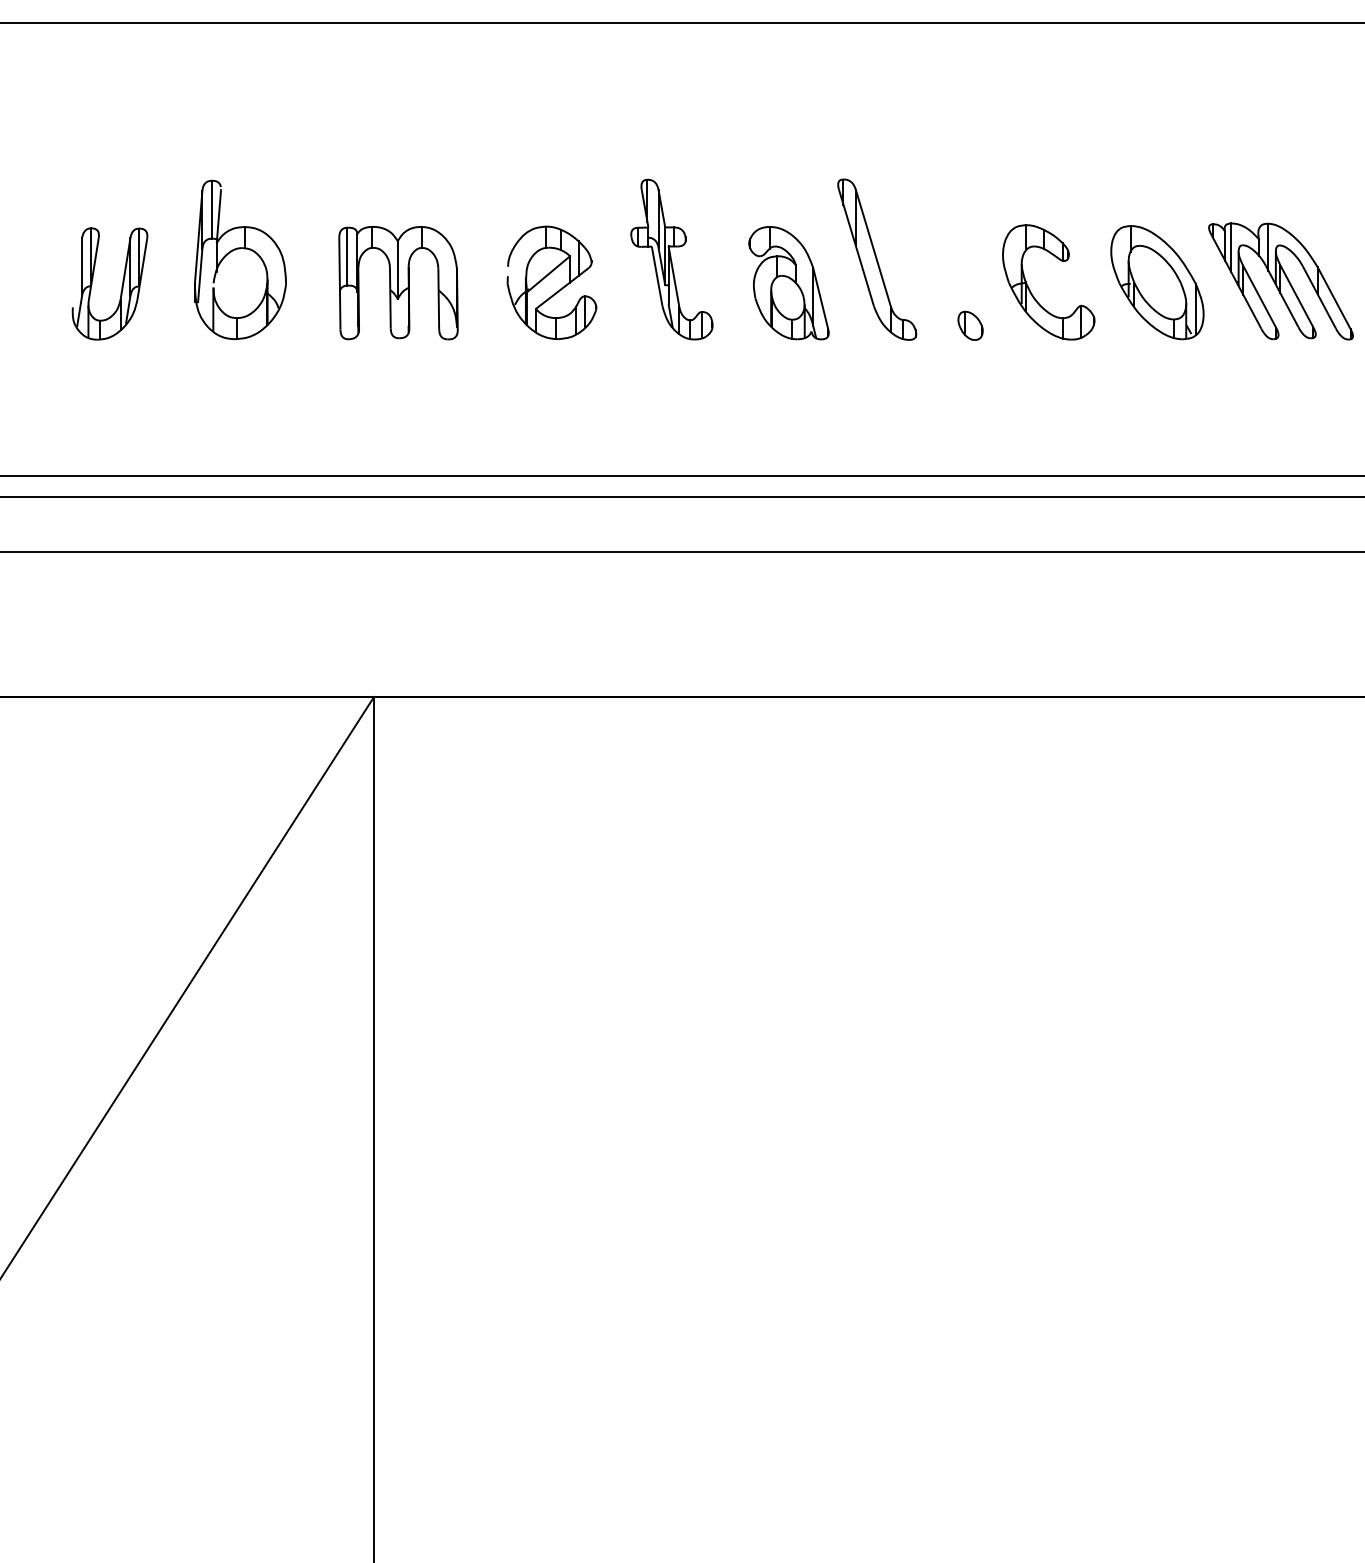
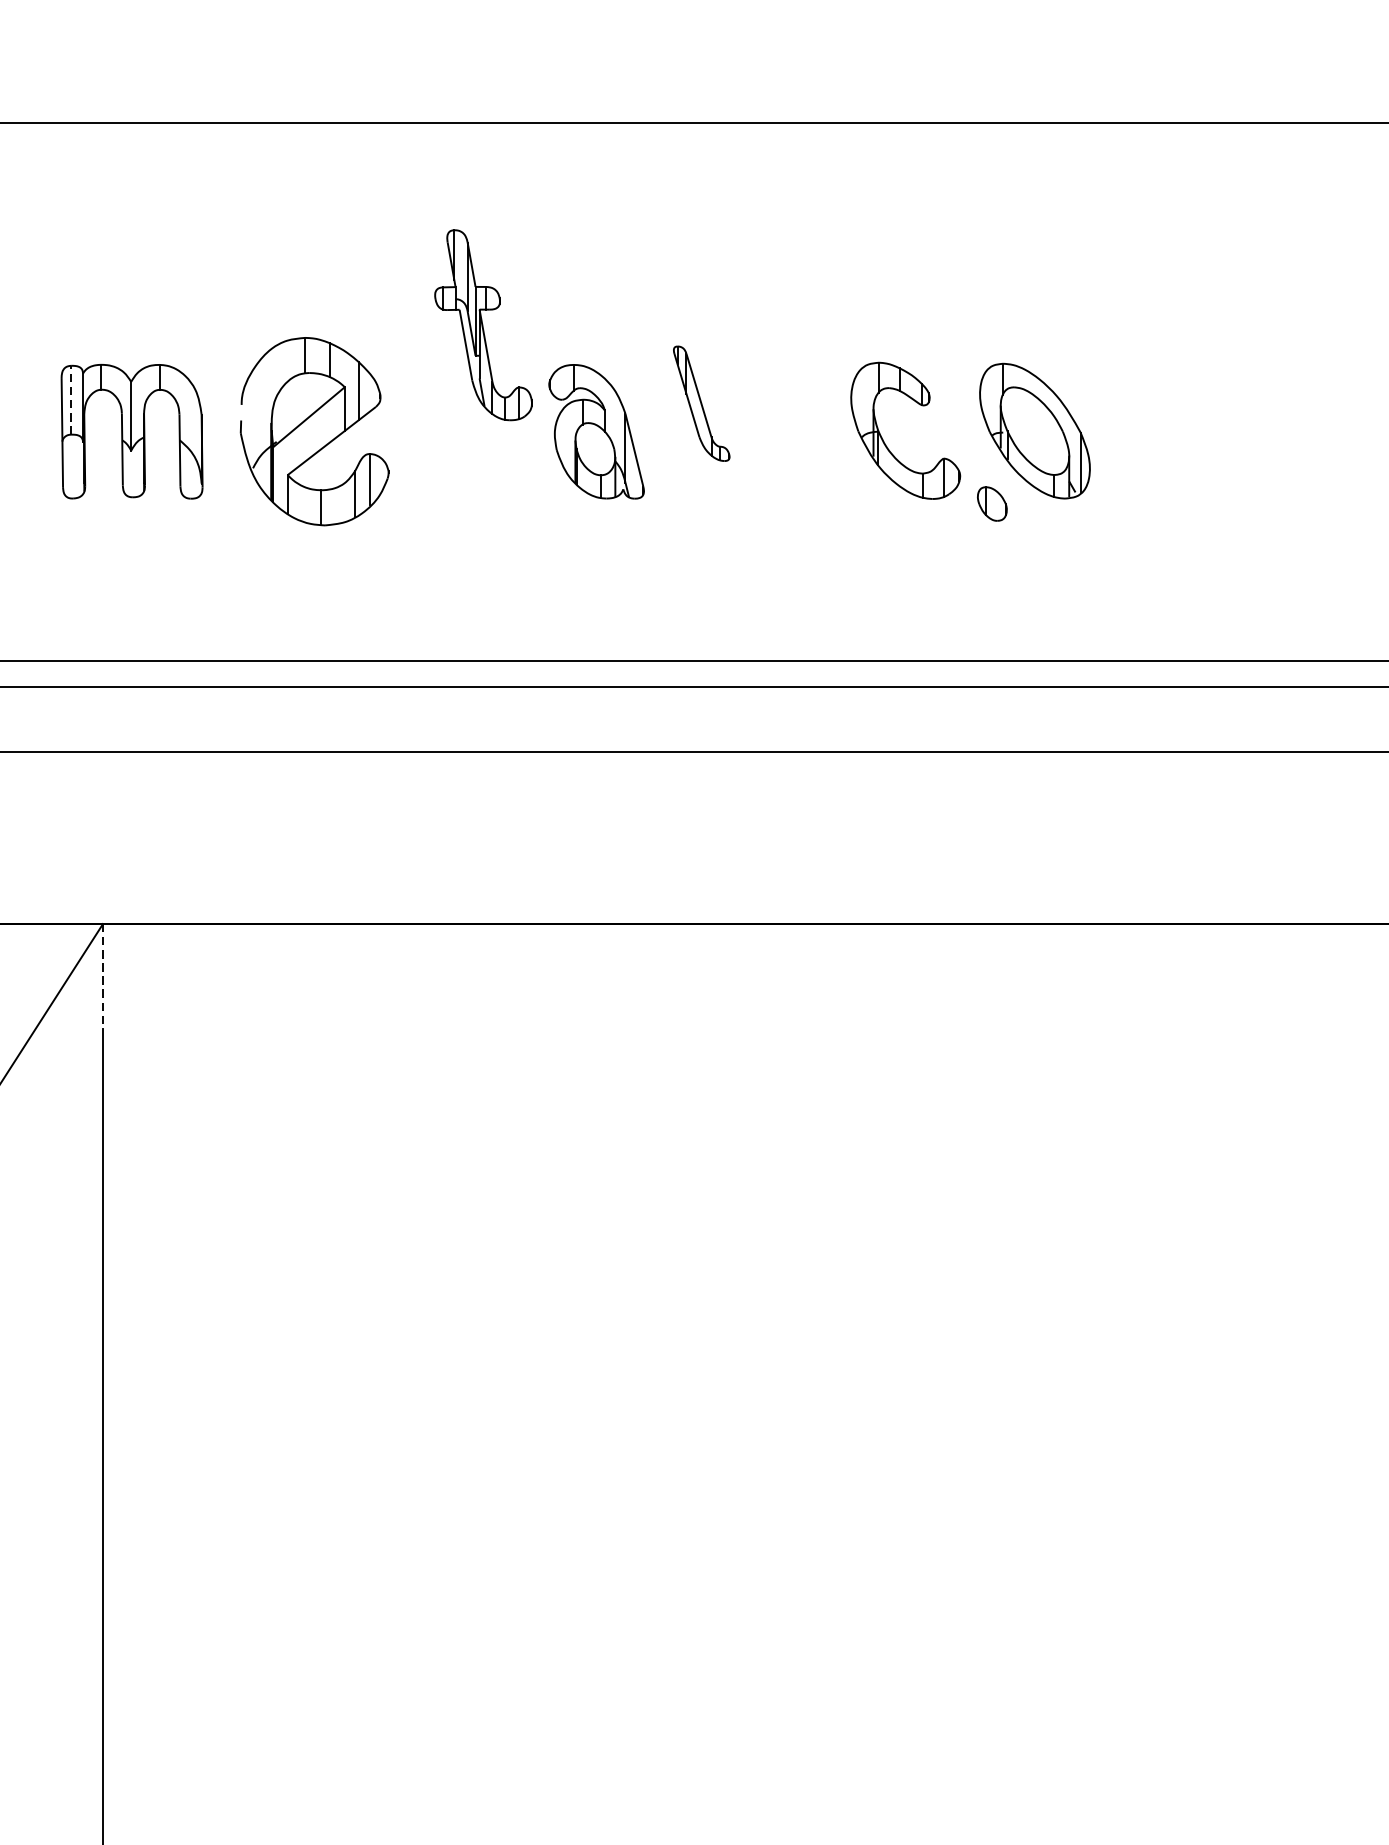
line: (347, 256) -> (71, 400), solid -> dashed
part: (671, 259) -> (483, 325), moved
part: (877, 259) -> (701, 403), size x0.6
part: (1280, 281) -> (1181, 429), removed
part: (551, 282) -> (314, 430), size x1.4
part: (970, 325) -> (992, 503), moved
line: (374, 739) -> (103, 974), solid -> dashed

